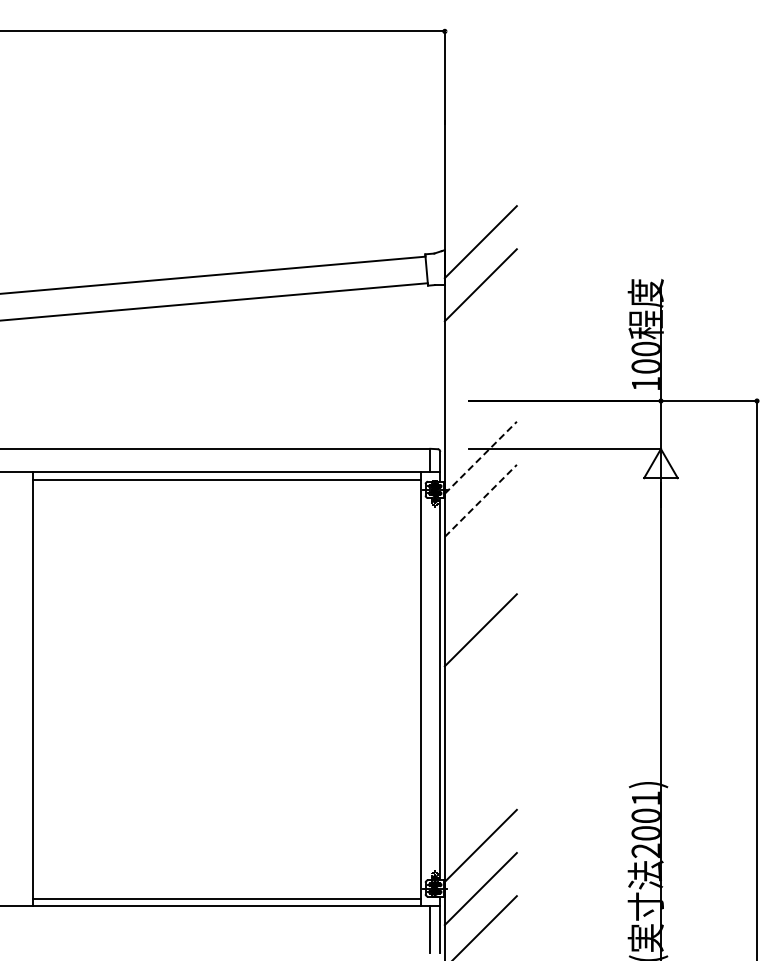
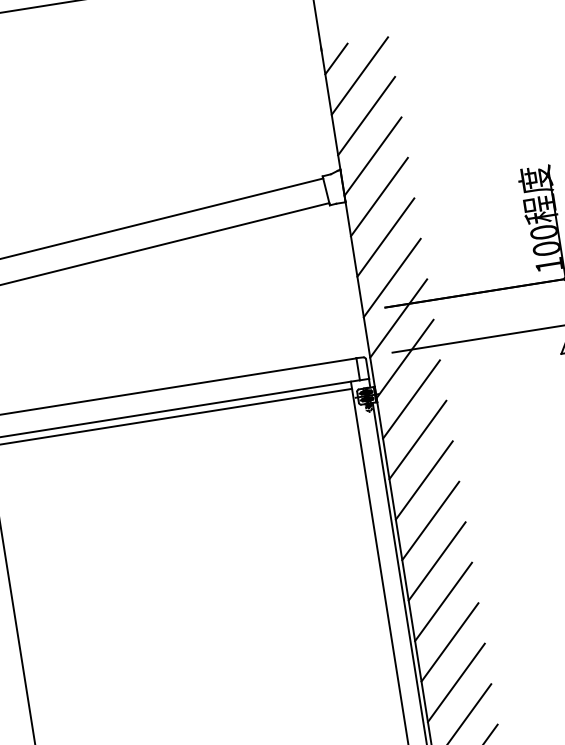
line: (458, 134) -> (336, 58), added
line: (480, 155) -> (359, 75), added
line: (480, 198) -> (366, 115), added
line: (480, 328) -> (385, 237), added
line: (480, 371) -> (391, 278), added
line: (480, 414) -> (398, 318), added
line: (480, 457) -> (404, 358), dashed -> solid
line: (480, 500) -> (411, 399), dashed -> solid
line: (480, 543) -> (417, 439), added
line: (480, 587) -> (424, 480), added
line: (480, 673) -> (436, 561), added
line: (480, 716) -> (443, 601), added
line: (480, 759) -> (449, 642), added
line: (480, 802) -> (455, 682), added

